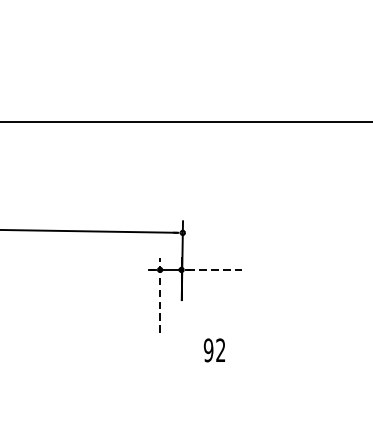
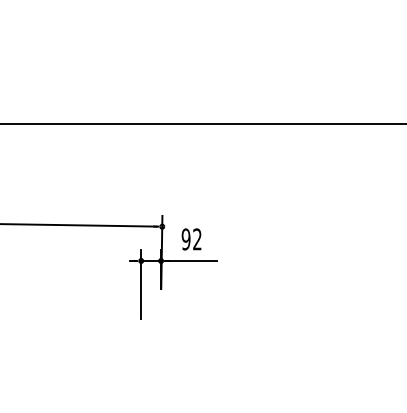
line: (215, 269) -> (192, 260), dashed -> solid
line: (160, 295) -> (141, 284), dashed -> solid
text: (214, 350) -> (191, 239), moved

